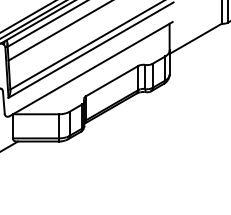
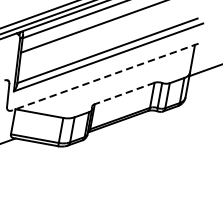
line: (91, 69) -> (105, 77), solid -> dashed
line: (111, 81) -> (123, 93), solid -> dashed

